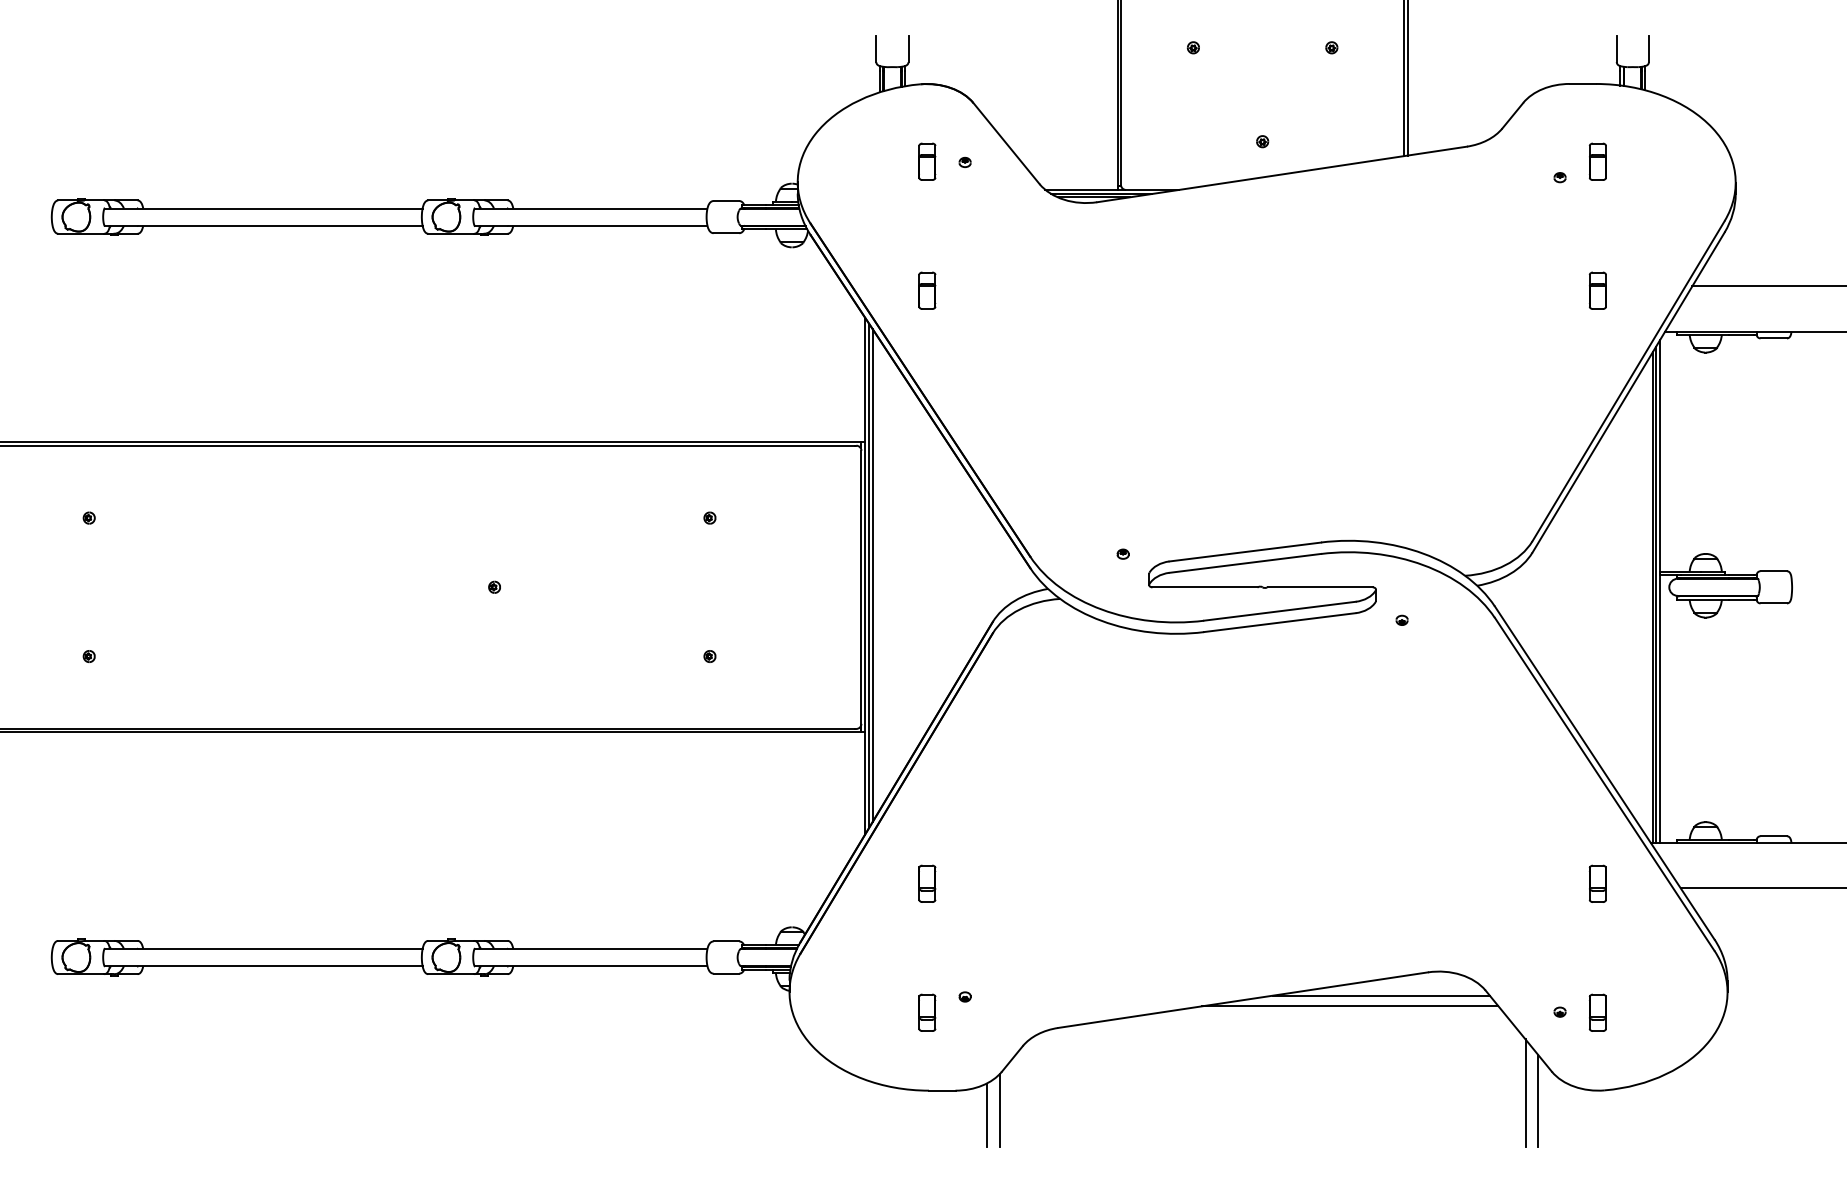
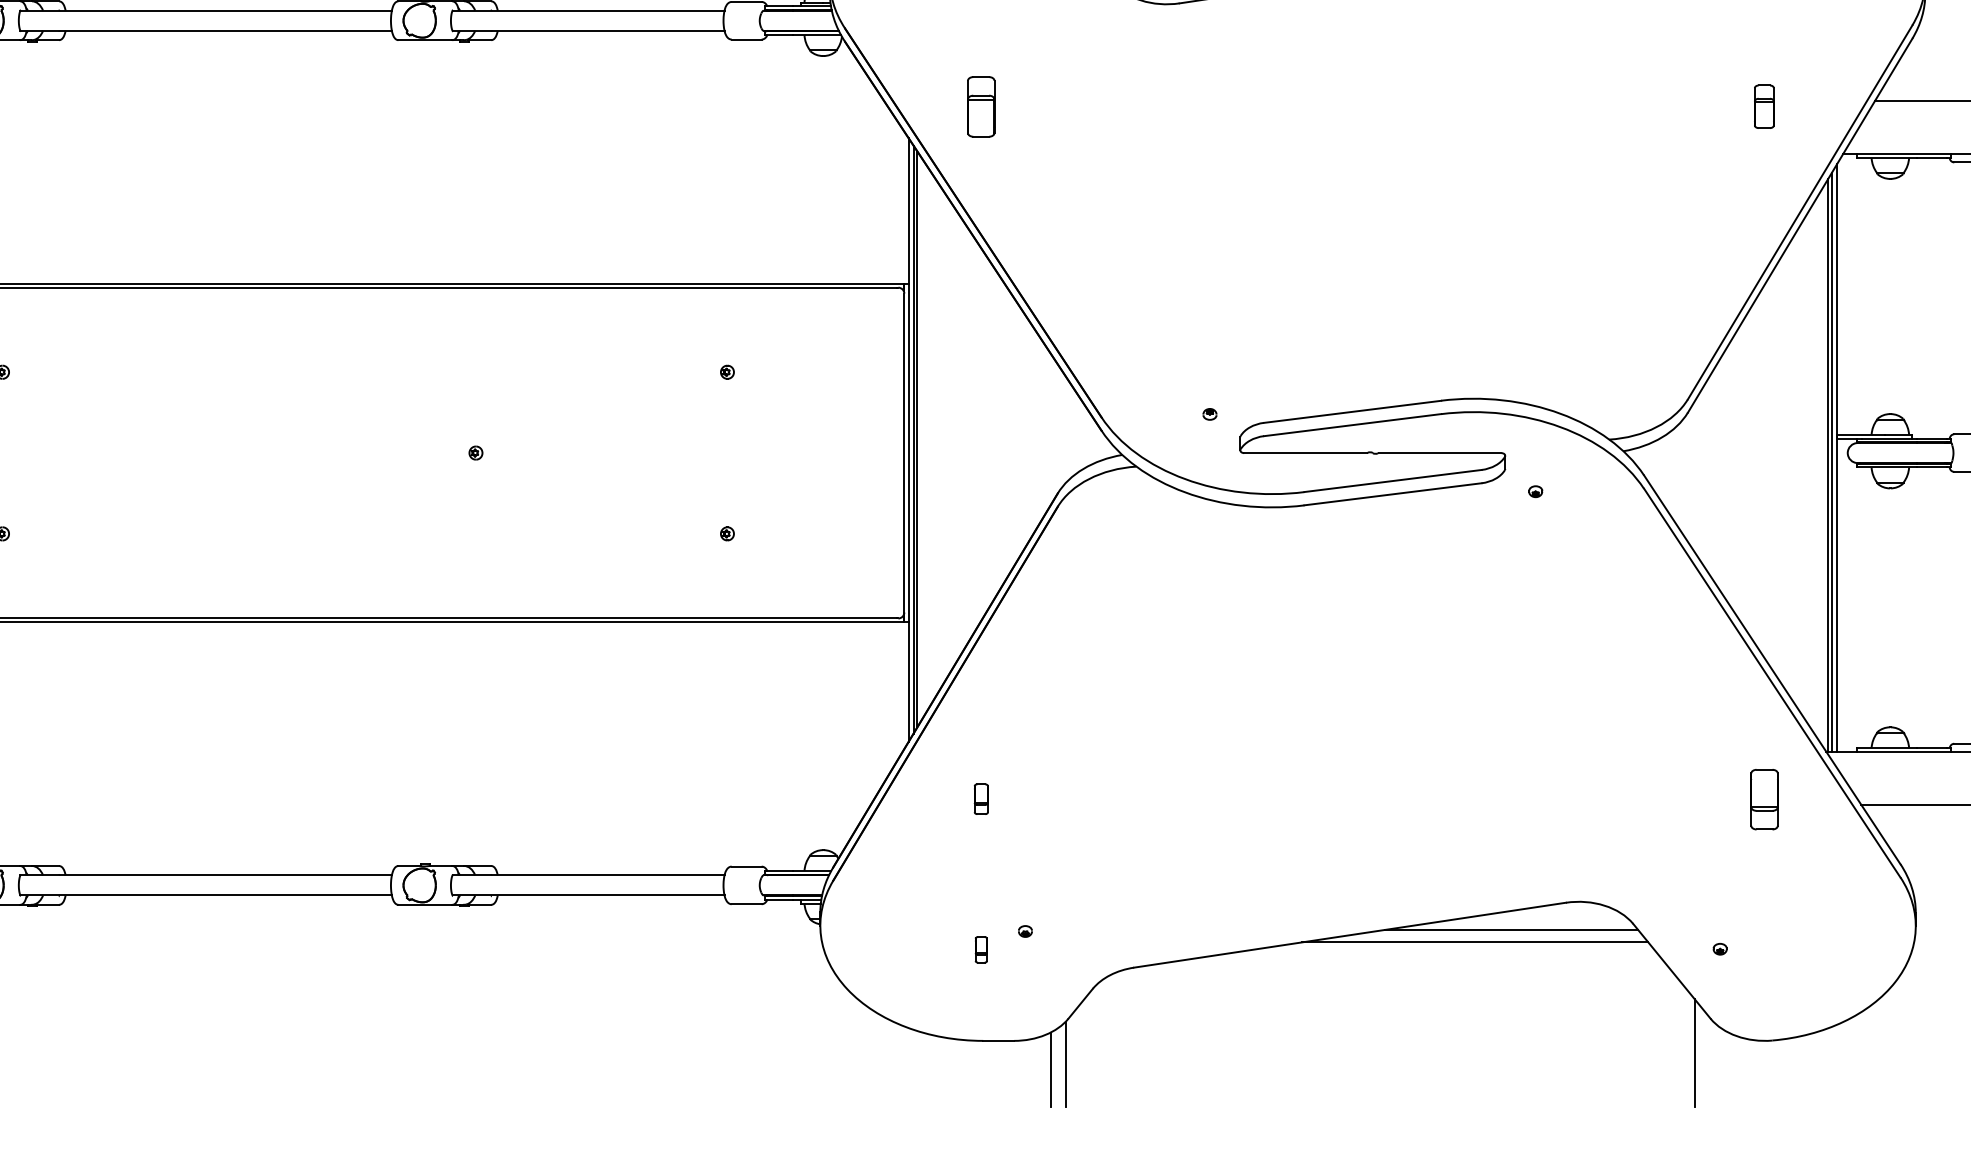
part: (927, 290) -> (981, 106), size x1.4
part: (927, 883) -> (981, 798), size x0.7
part: (1597, 883) -> (1763, 798), size x1.4
part: (927, 1012) -> (981, 949), size x0.6
part: (1597, 1012) -> (1763, 949), removed
line: (1525, 1093) -> (1679, 1044), removed

